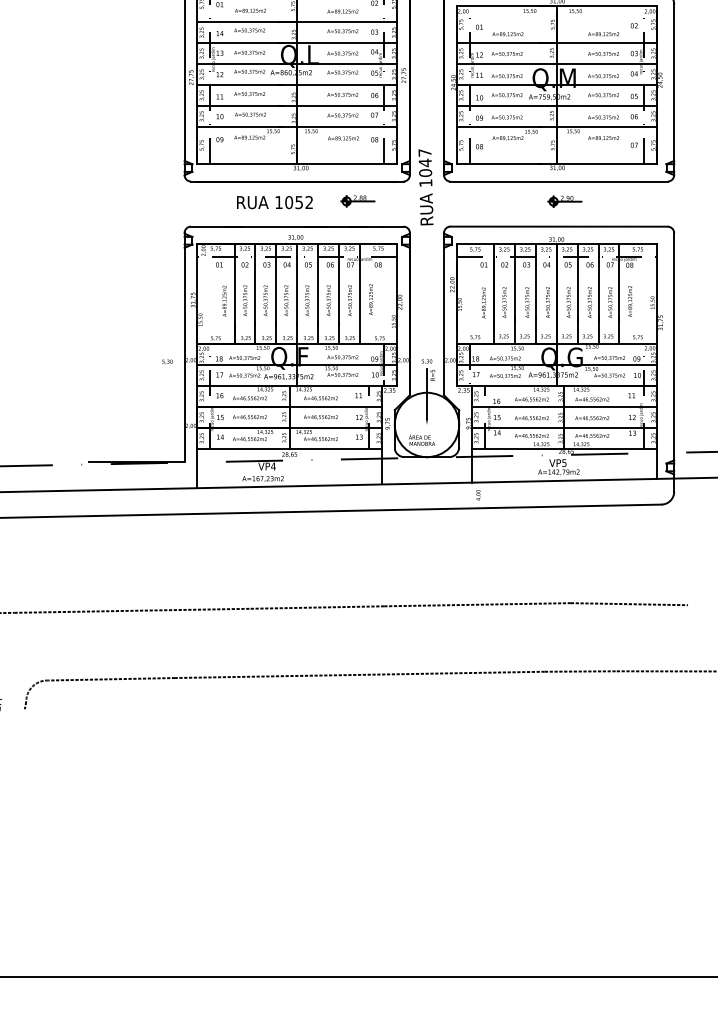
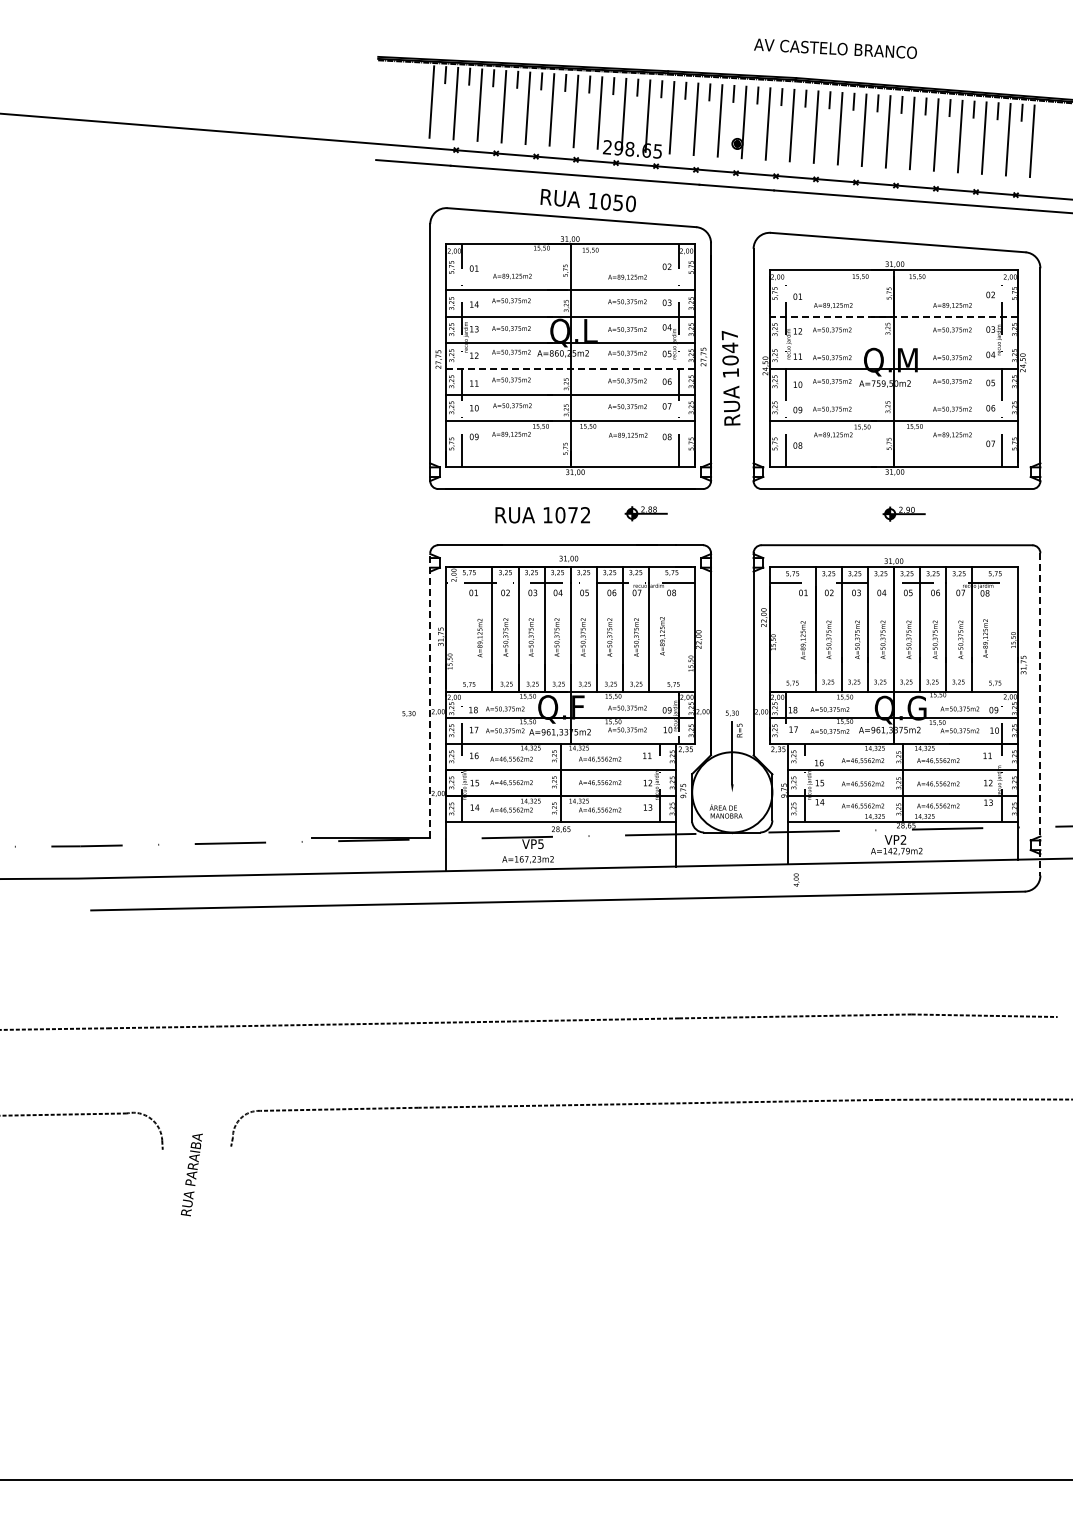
line: (556, 43) -> (893, 316), solid -> dashed
line: (556, 63) -> (893, 342), removed
line: (297, 84) -> (570, 368), solid -> dashed
line: (556, 105) -> (893, 394), removed
text: (425, 187) -> (730, 378), moved
text: (298, 202) -> (572, 515), 1052 -> 1072
line: (184, 346) -> (430, 694), solid -> dashed
line: (674, 362) -> (1040, 714), solid -> dashed
text: (564, 462) -> (903, 839), VP5 -> VP2
text: (273, 466) -> (540, 844), VP4 -> VP5

